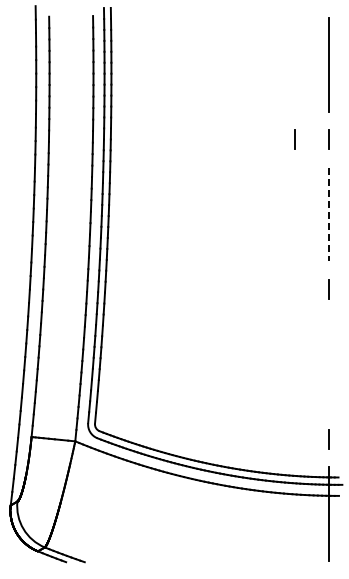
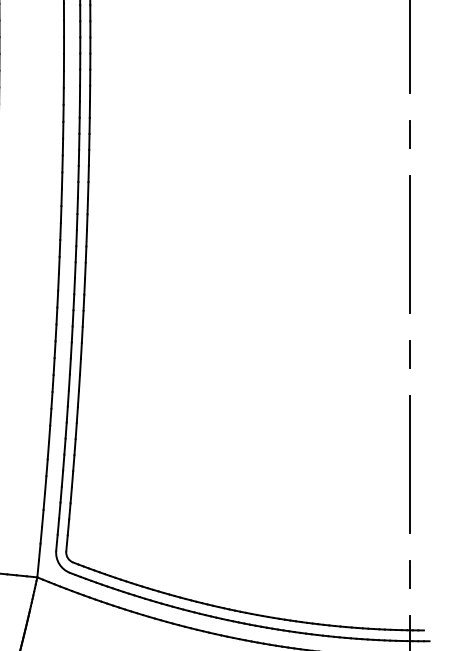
line: (294, 139) -> (359, 134), removed
line: (328, 214) -> (409, 244), dashed -> solid
line: (328, 364) -> (409, 464), added

